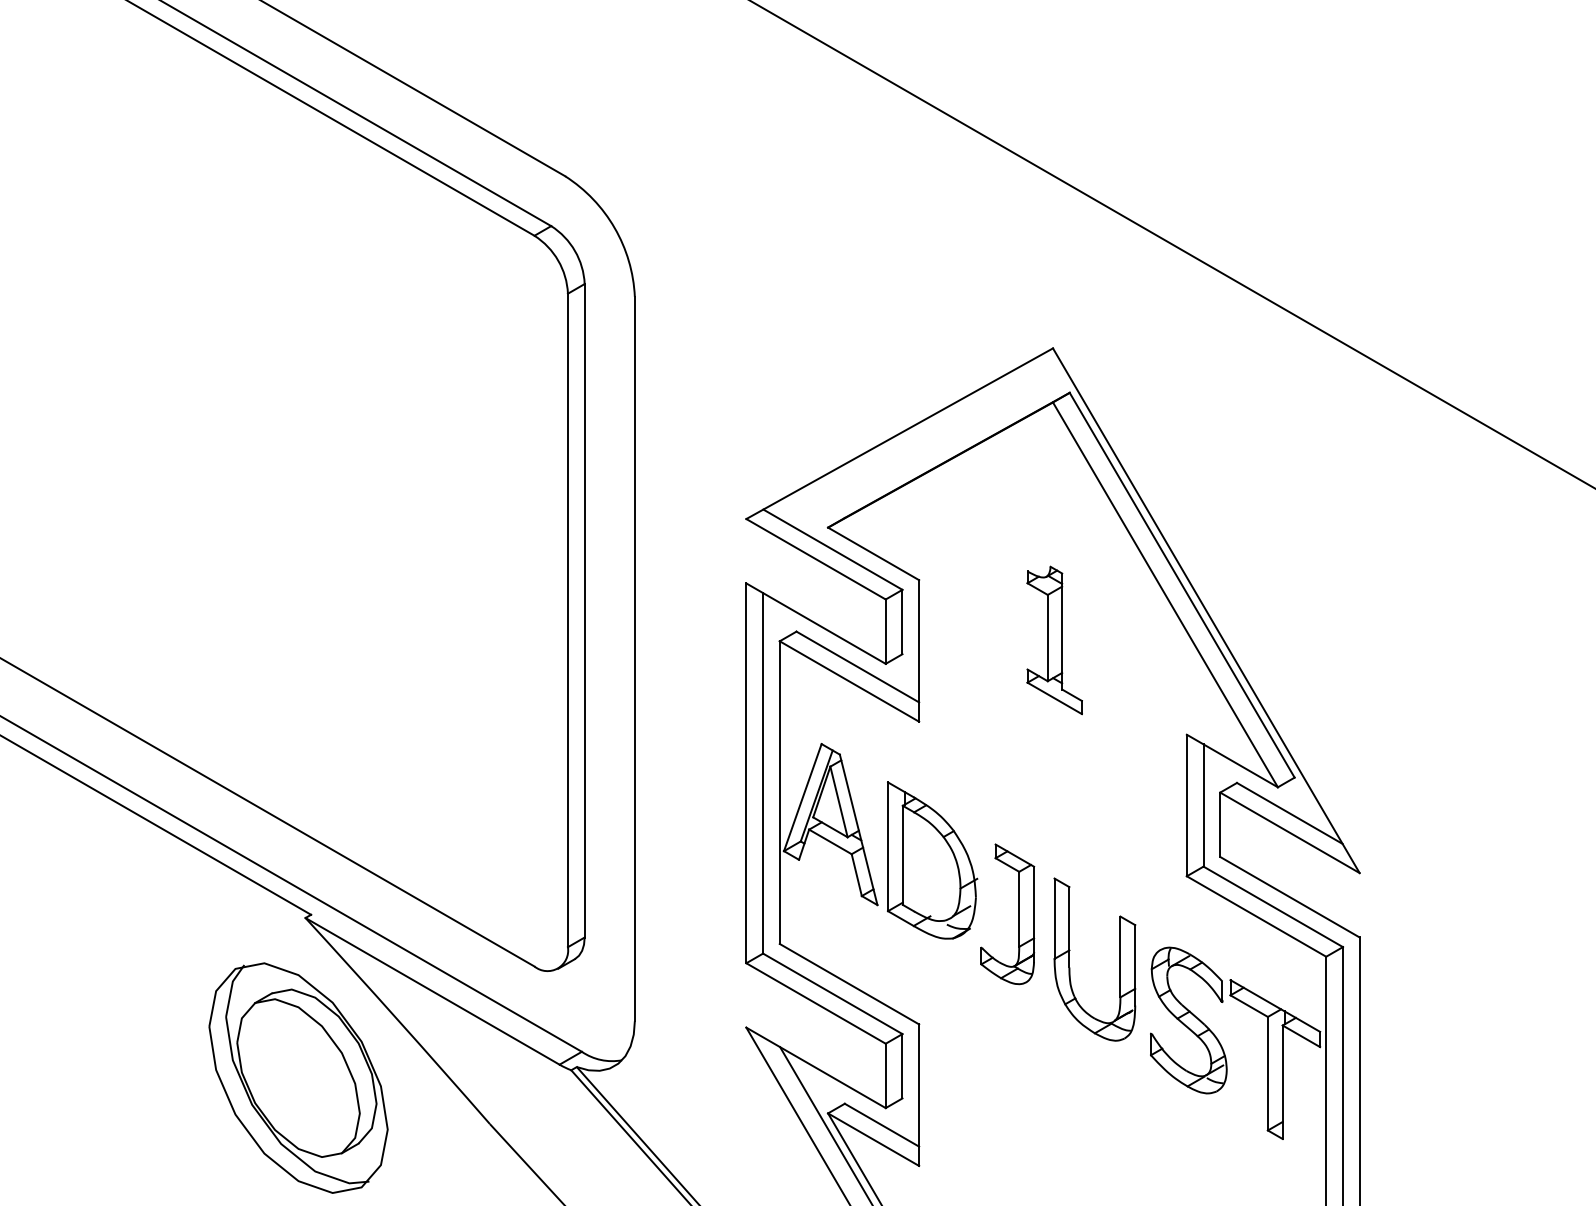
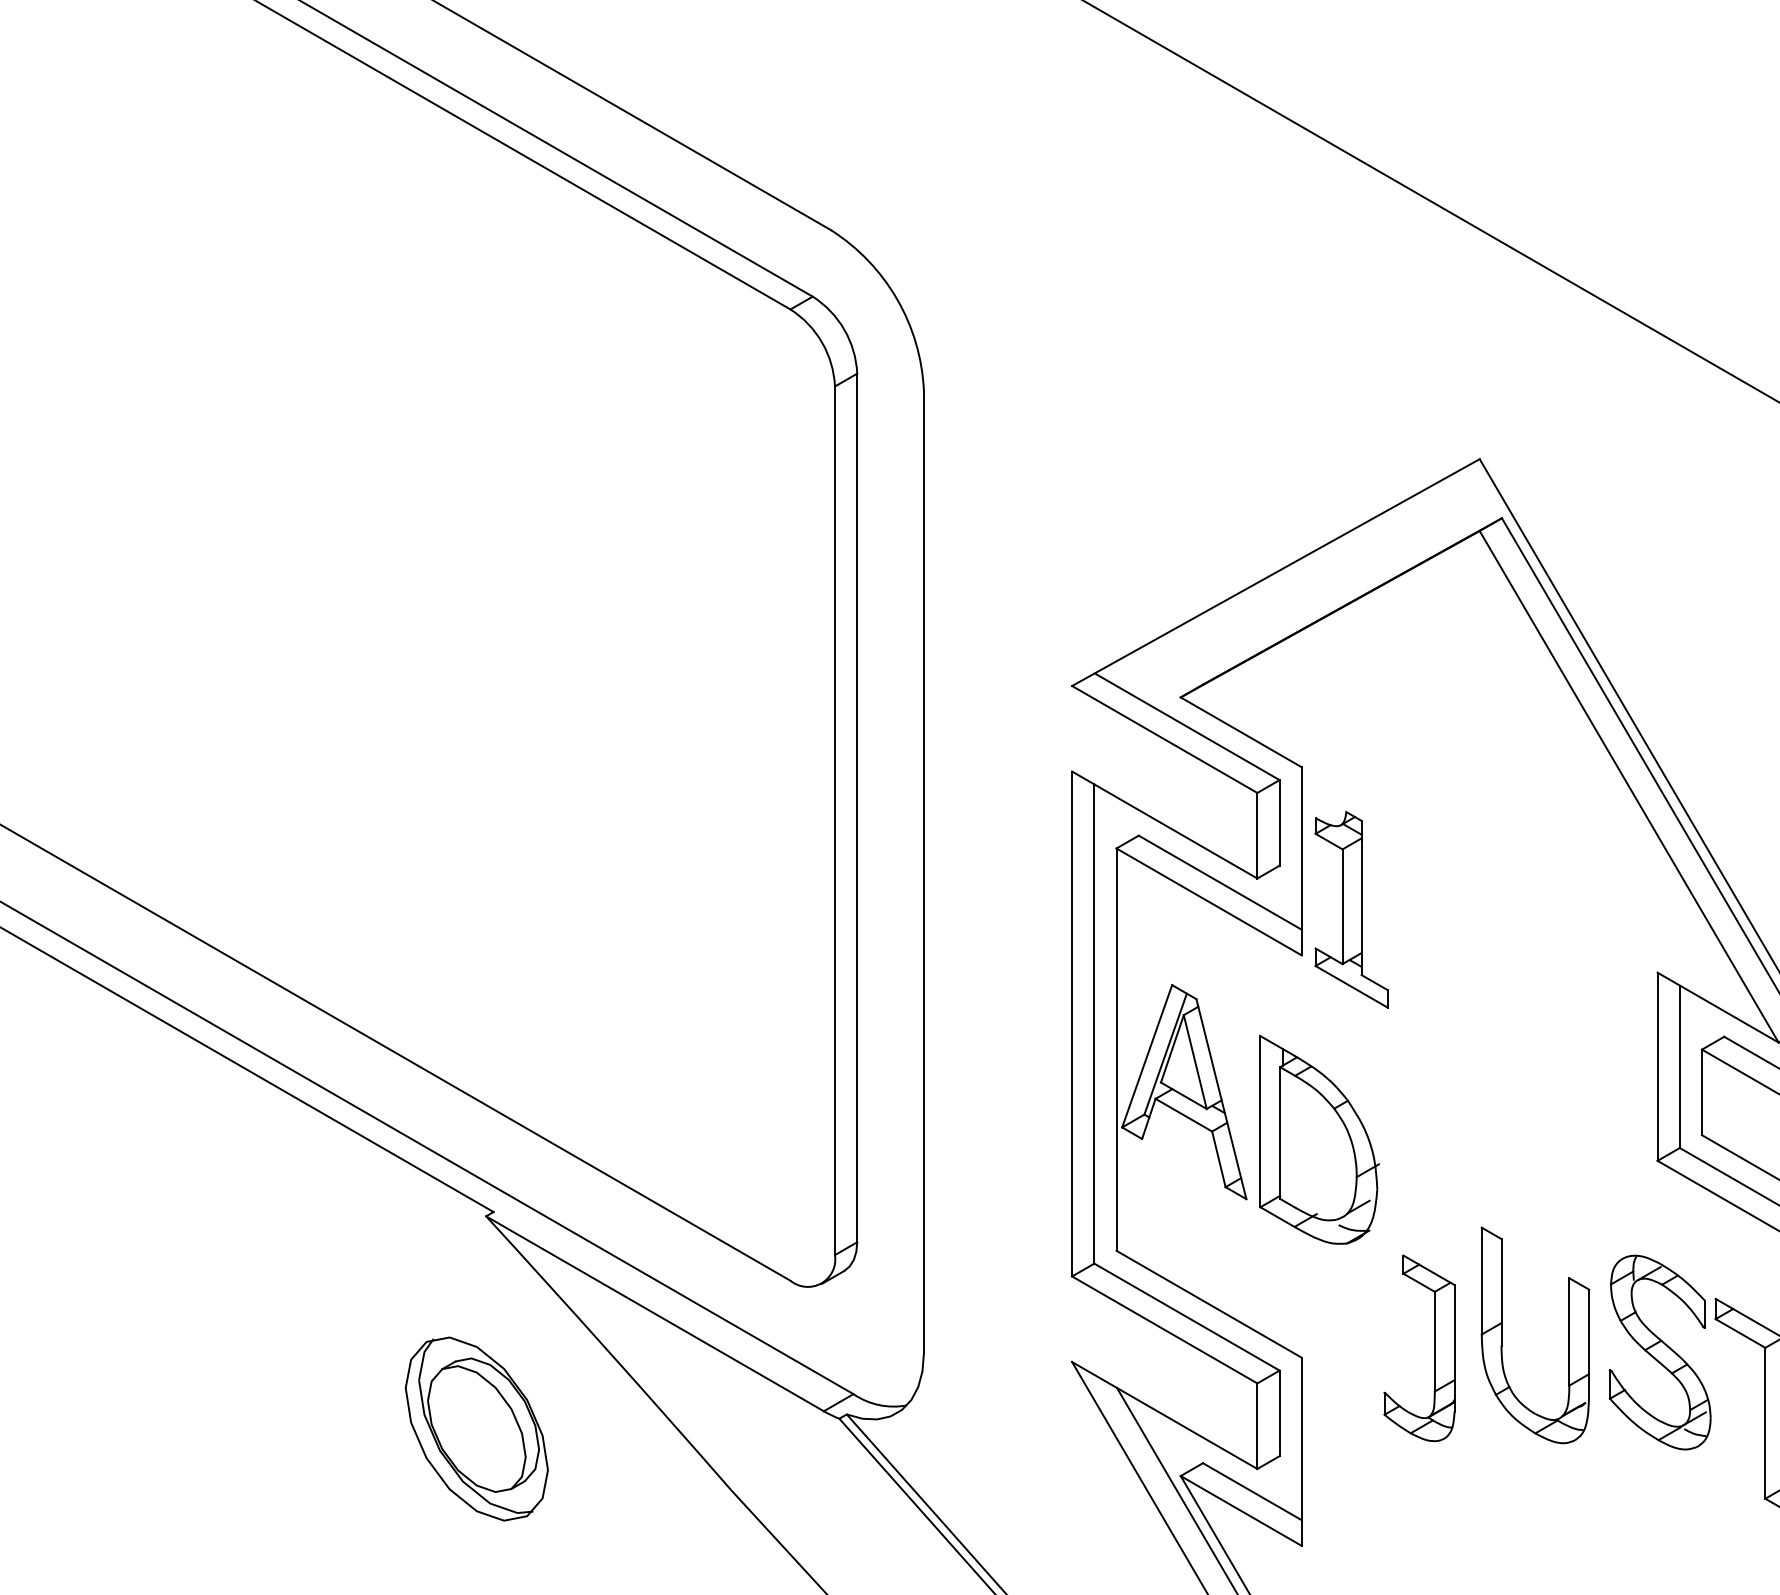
part: (1054, 640) -> (1351, 909), moved
part: (1018, 914) -> (1433, 1348), moved
part: (1069, 959) -> (1501, 1335), moved
part: (298, 1077) -> (476, 1428), size x0.6

